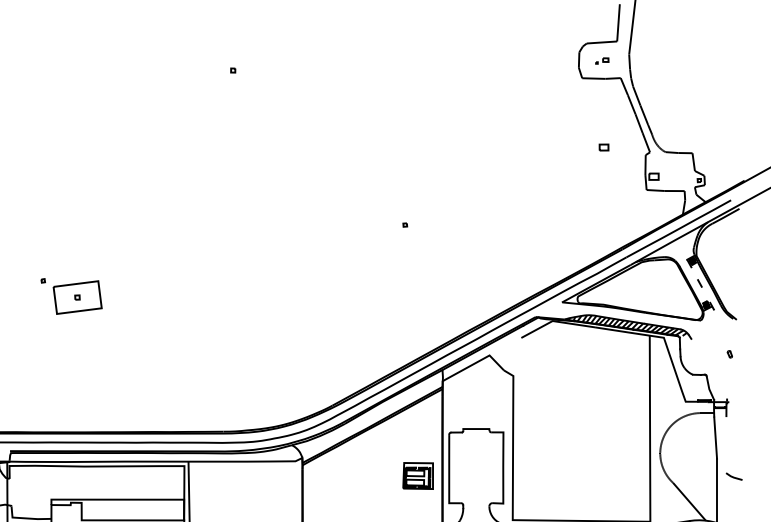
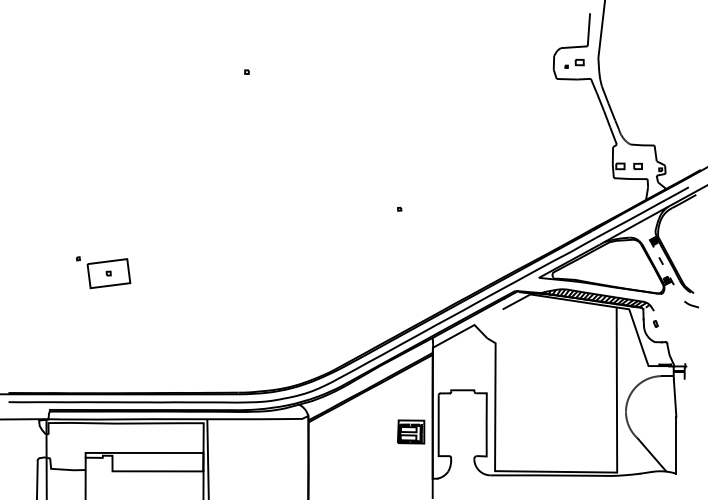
part: (602, 60) -> (574, 63), size x1.67
part: (603, 146) -> (637, 165), moved
part: (729, 353) -> (655, 323), moved
line: (734, 476) -> (691, 304), moved

